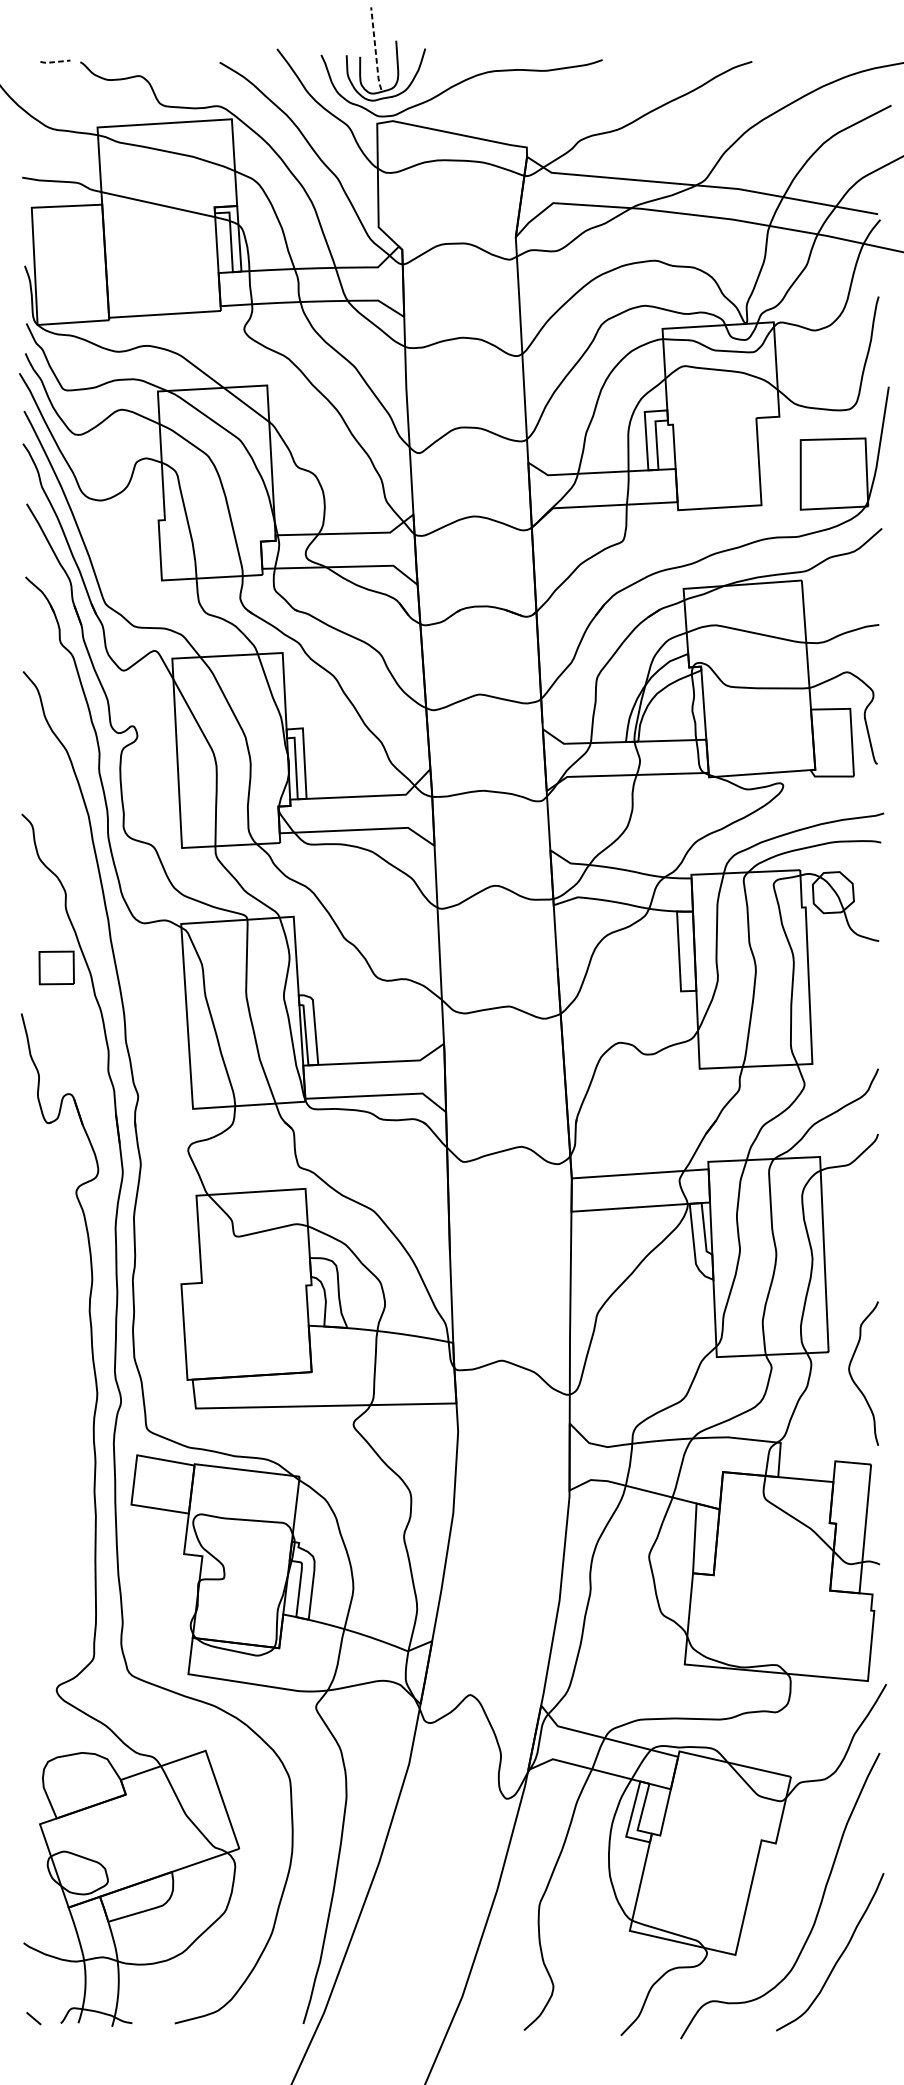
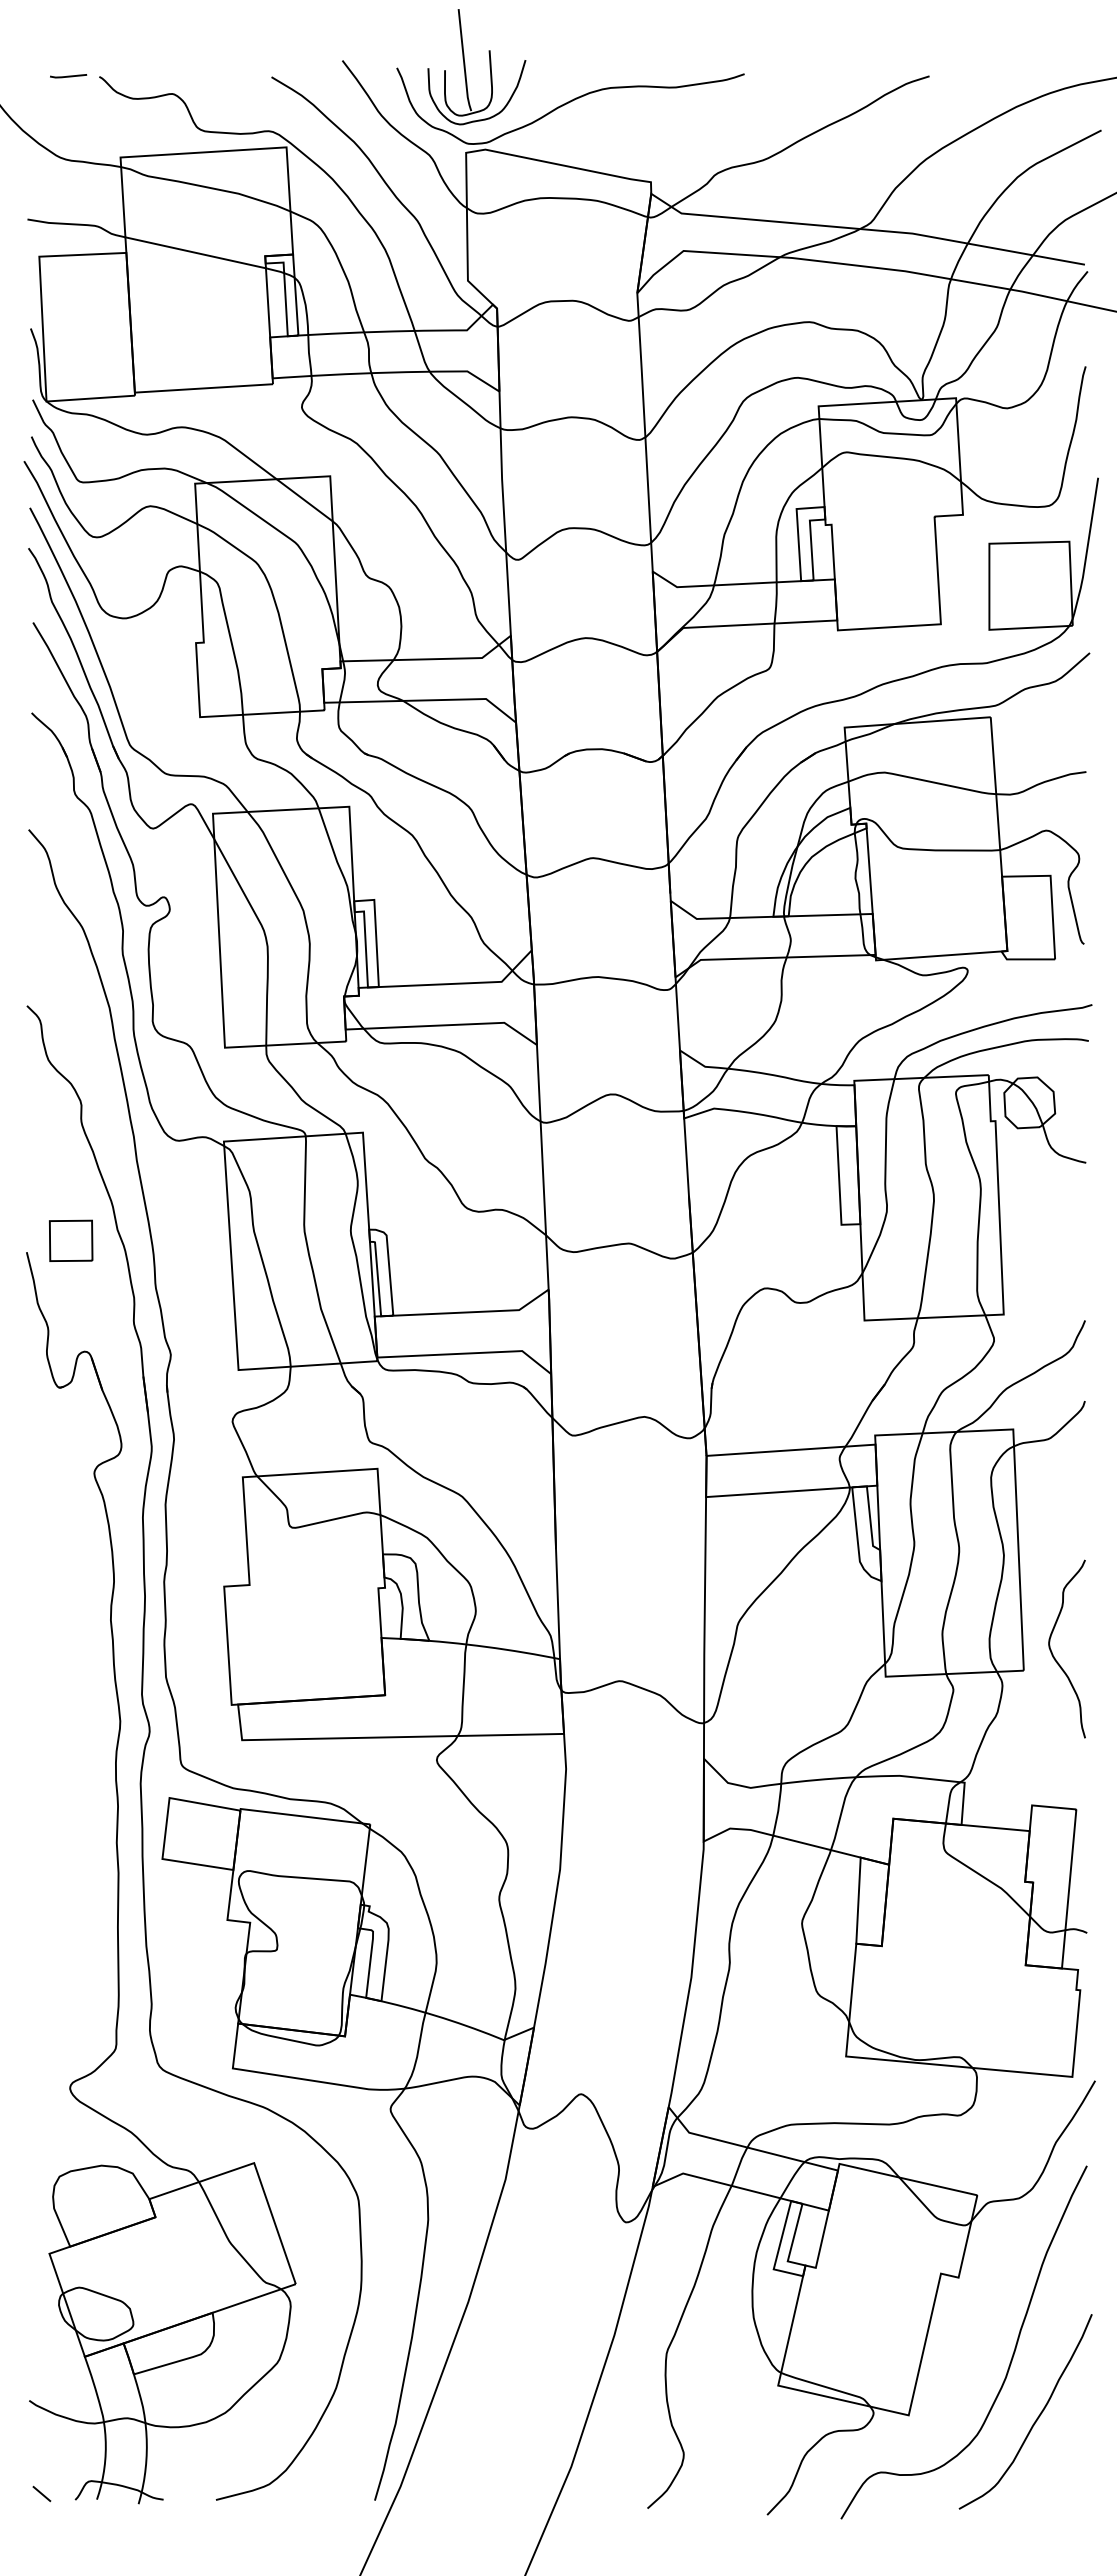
line: (375, 49) -> (464, 61), dashed -> solid
line: (54, 61) -> (67, 76), dashed -> solid
part: (57, 967) -> (71, 1240), moved
curve: (851, 1375) -> (1052, 1651), moved

